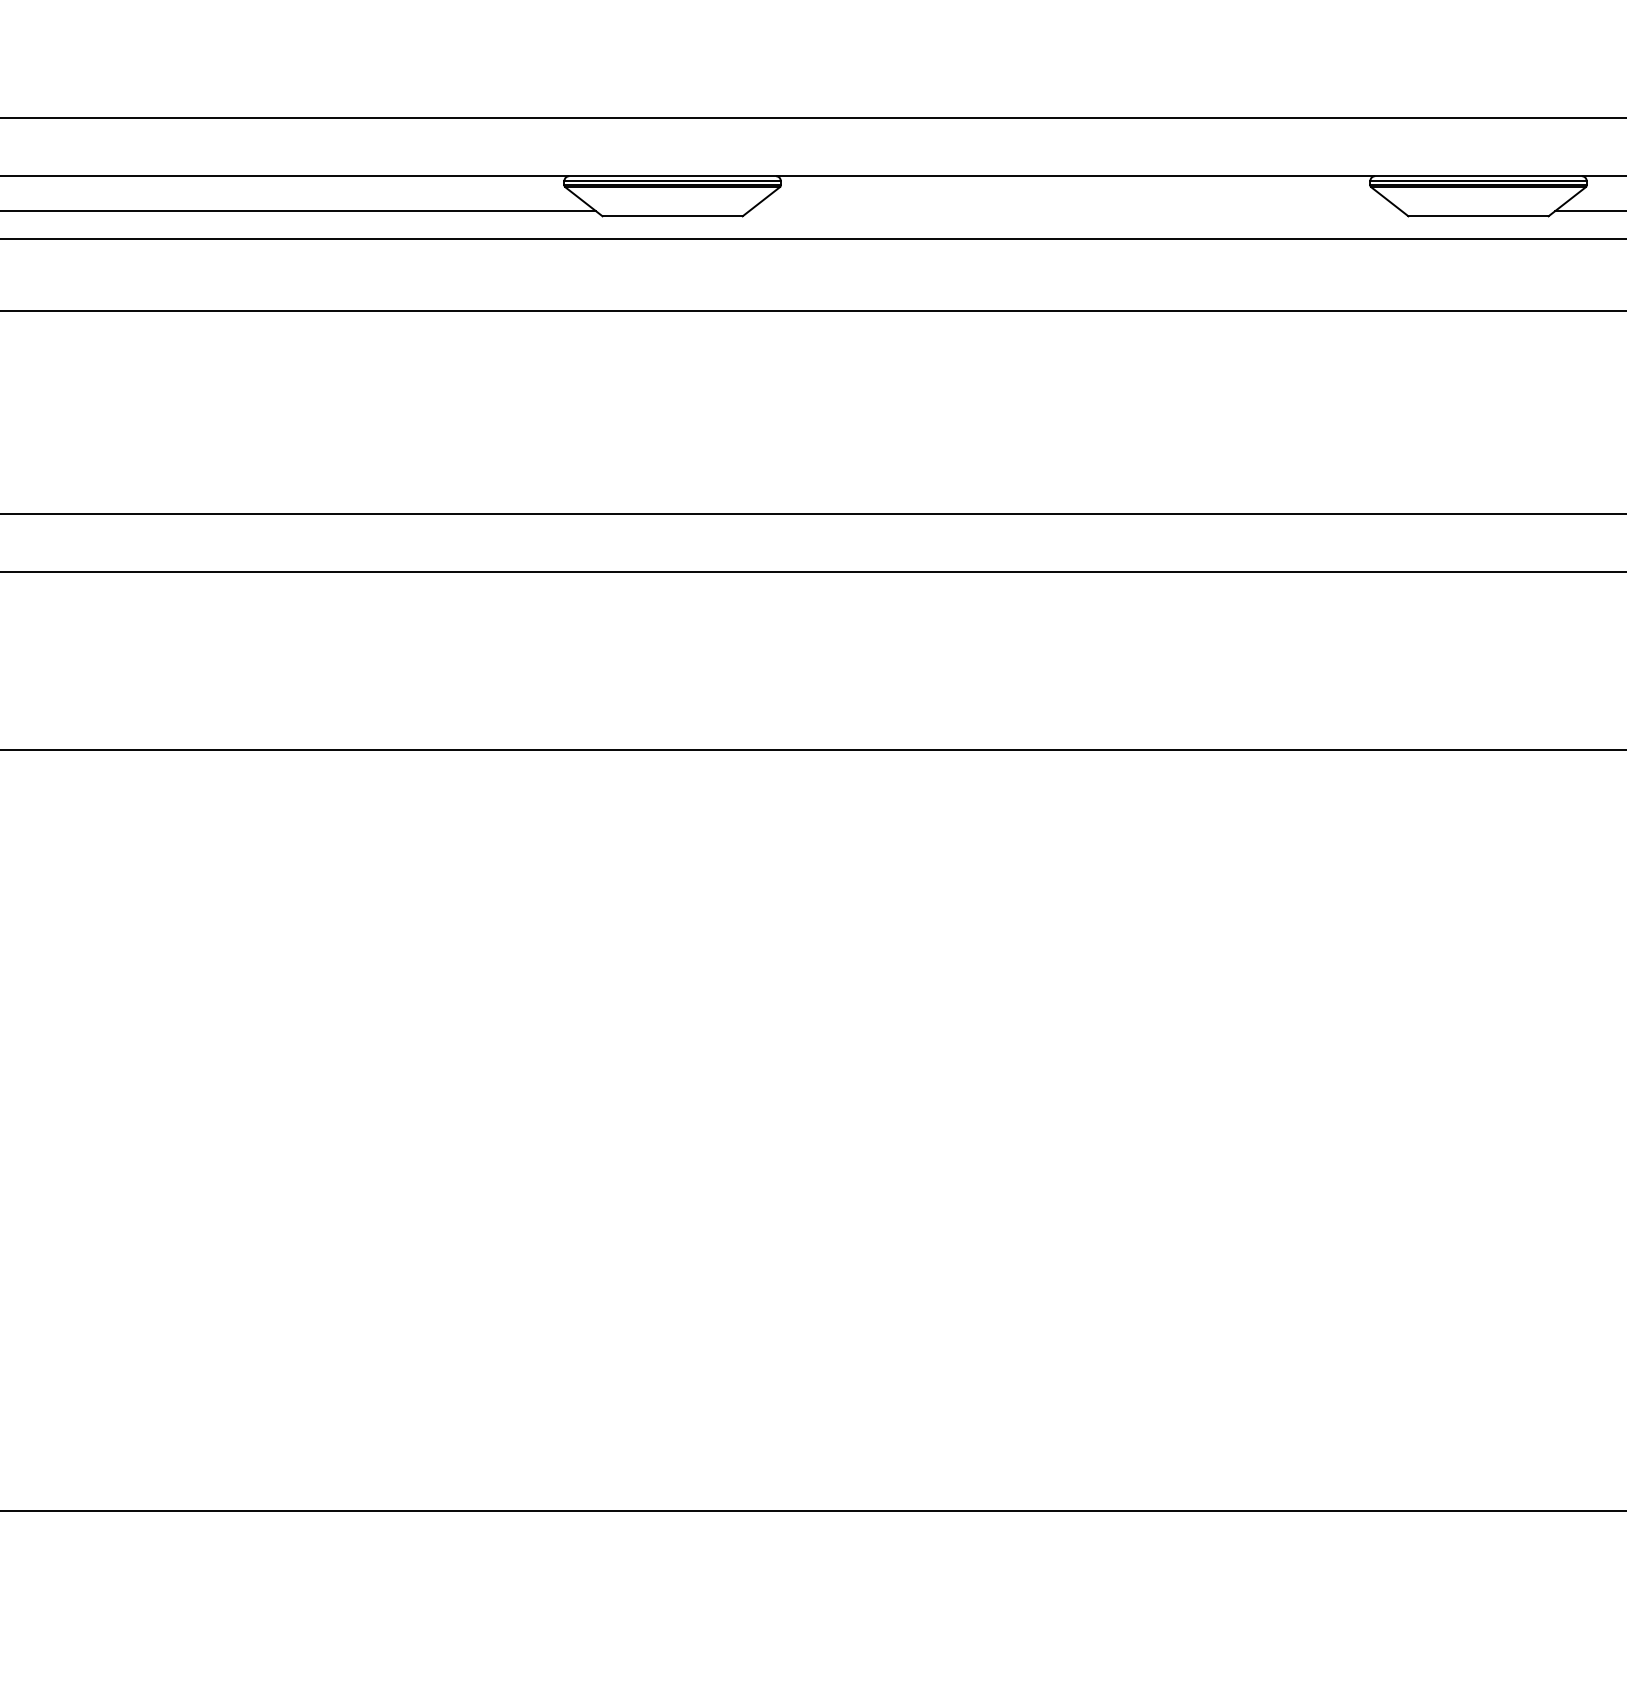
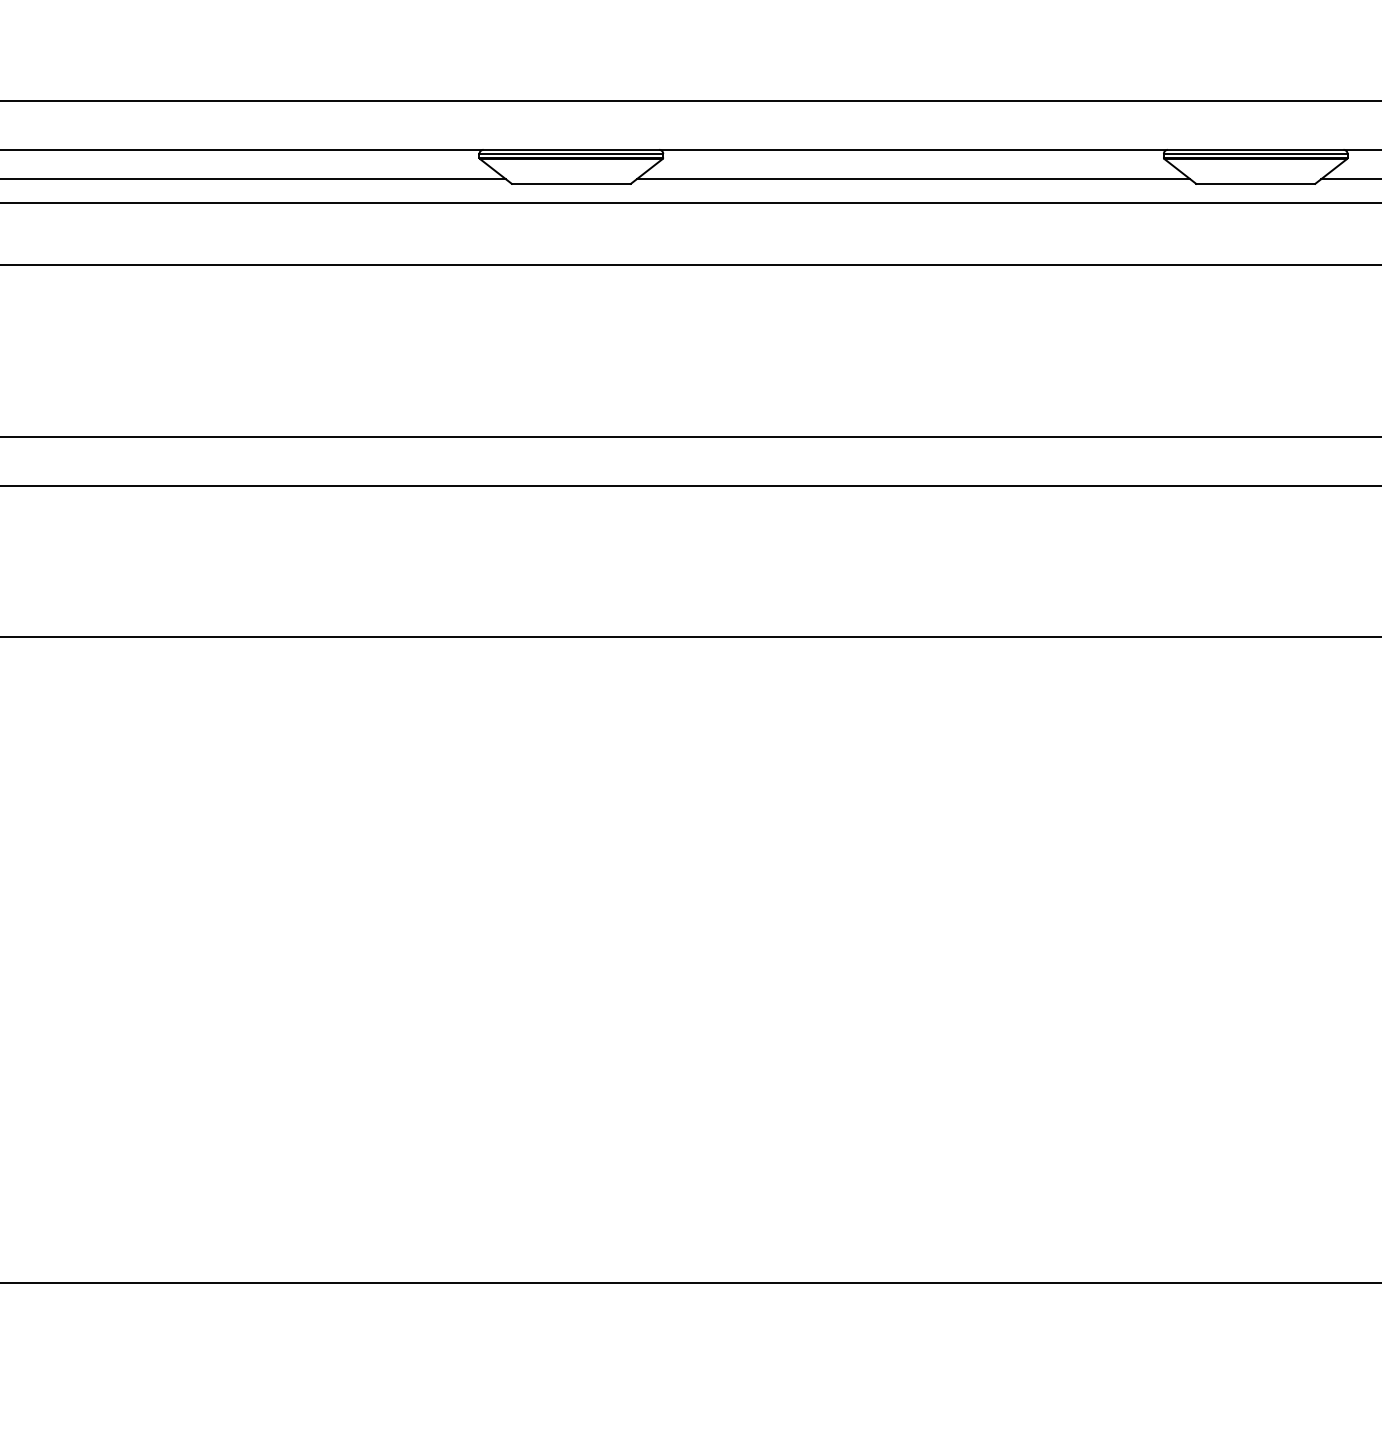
line: (1075, 211) -> (913, 179), added

